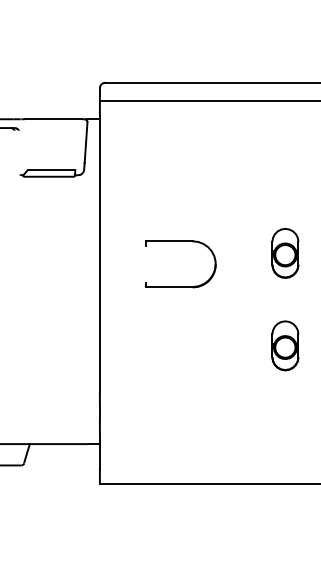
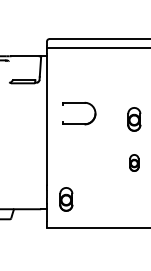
part: (181, 242) -> (79, 103), moved
part: (285, 344) -> (134, 162), size x0.7
part: (141, 423) -> (66, 199), added

